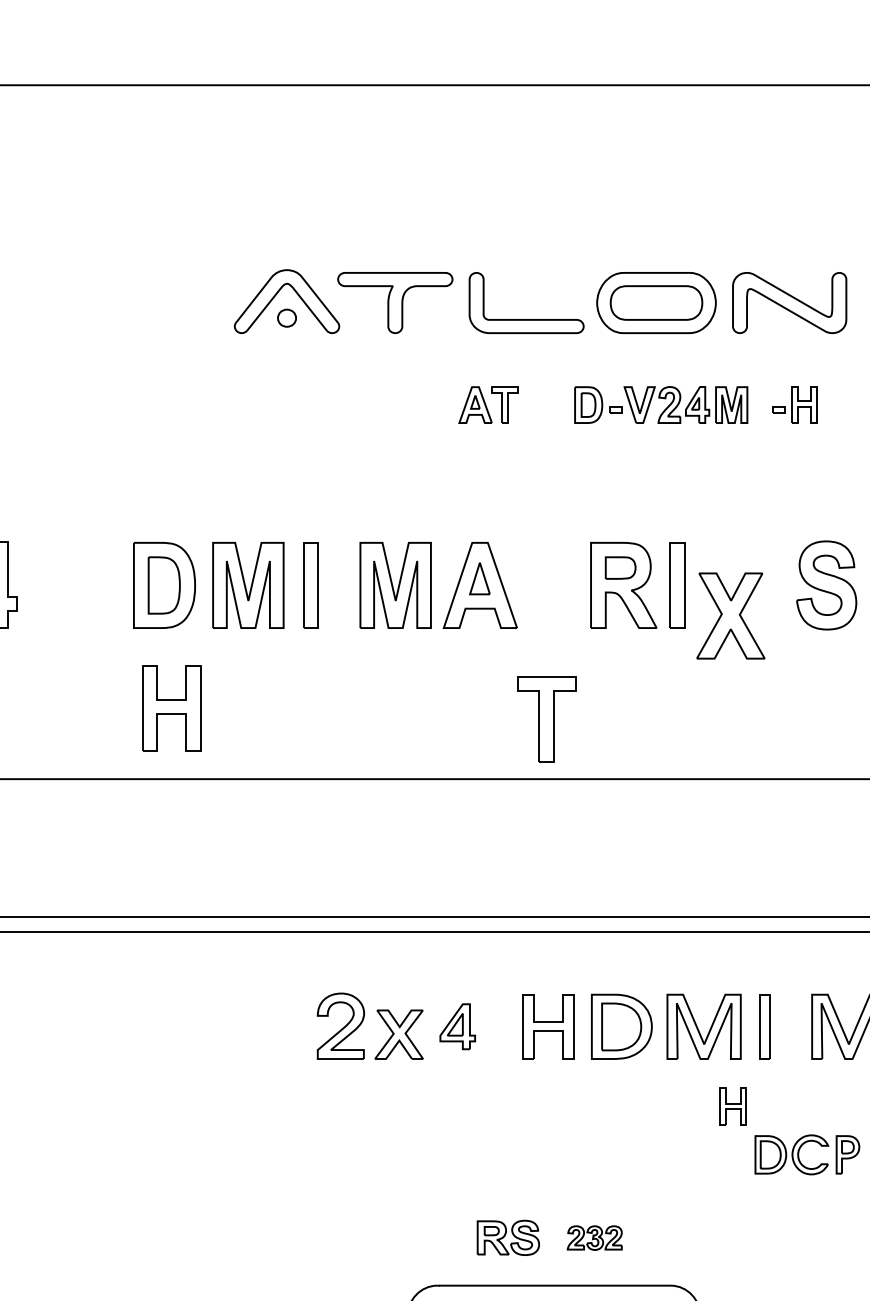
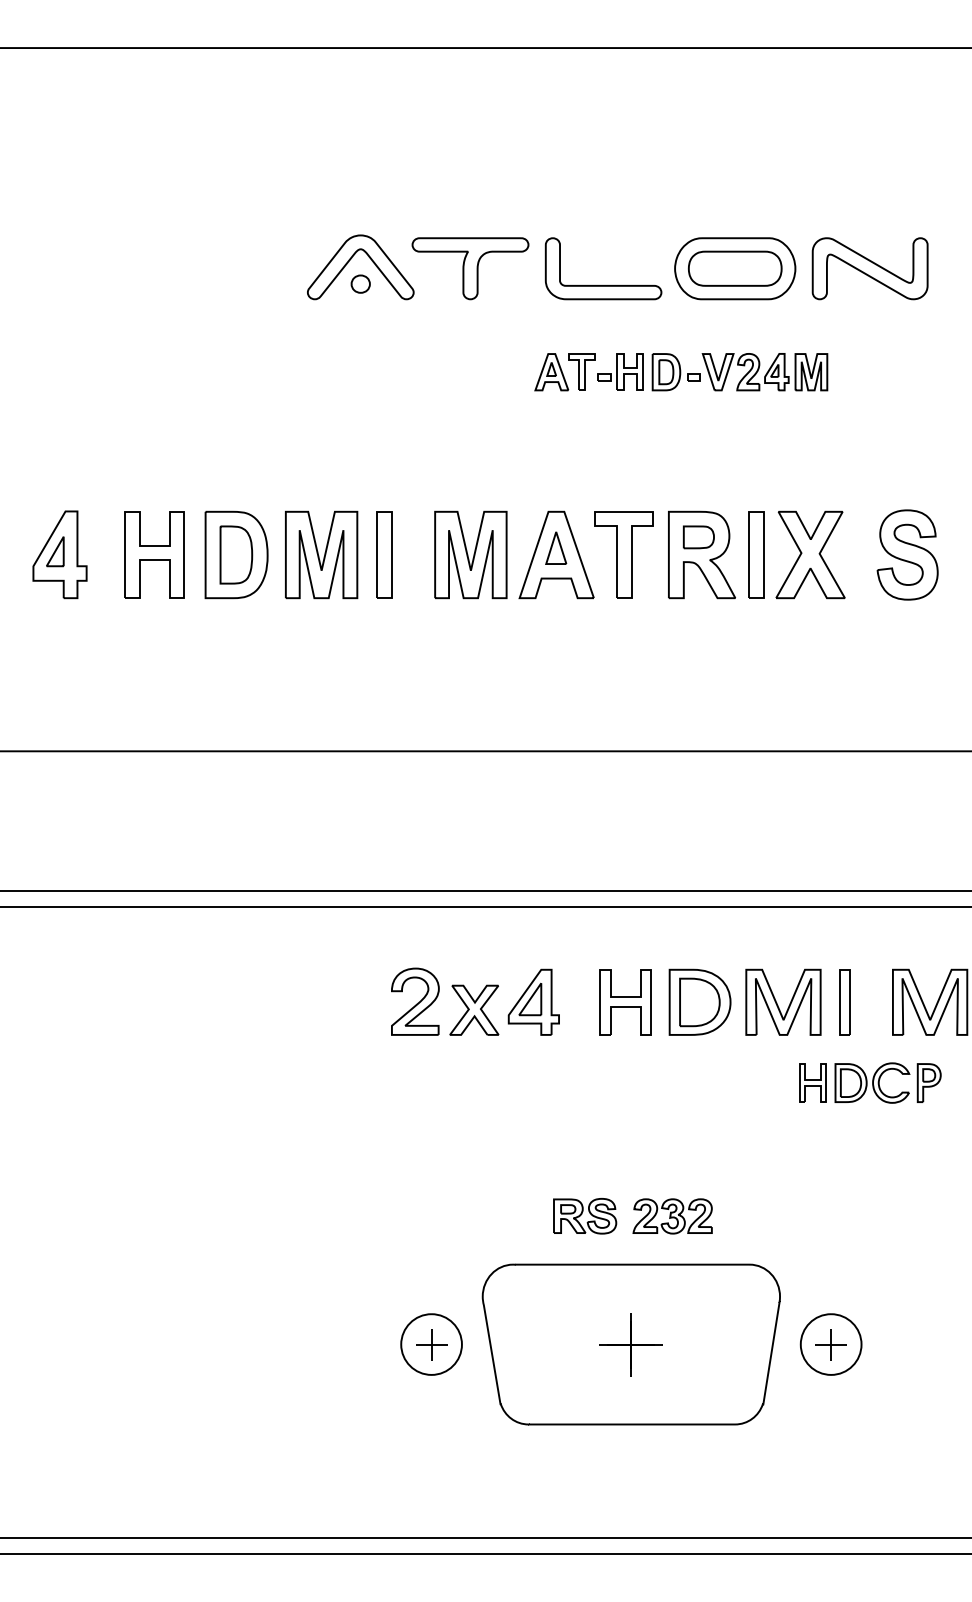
part: (794, 404) -> (620, 371), moved
part: (730, 615) -> (810, 554), moved
part: (171, 708) -> (154, 554), moved
part: (546, 719) -> (623, 554), moved
part: (457, 1026) -> (533, 1001), size x1.43
part: (799, 1151) -> (880, 1079), moved
part: (594, 1238) -> (672, 1216), size x1.43

